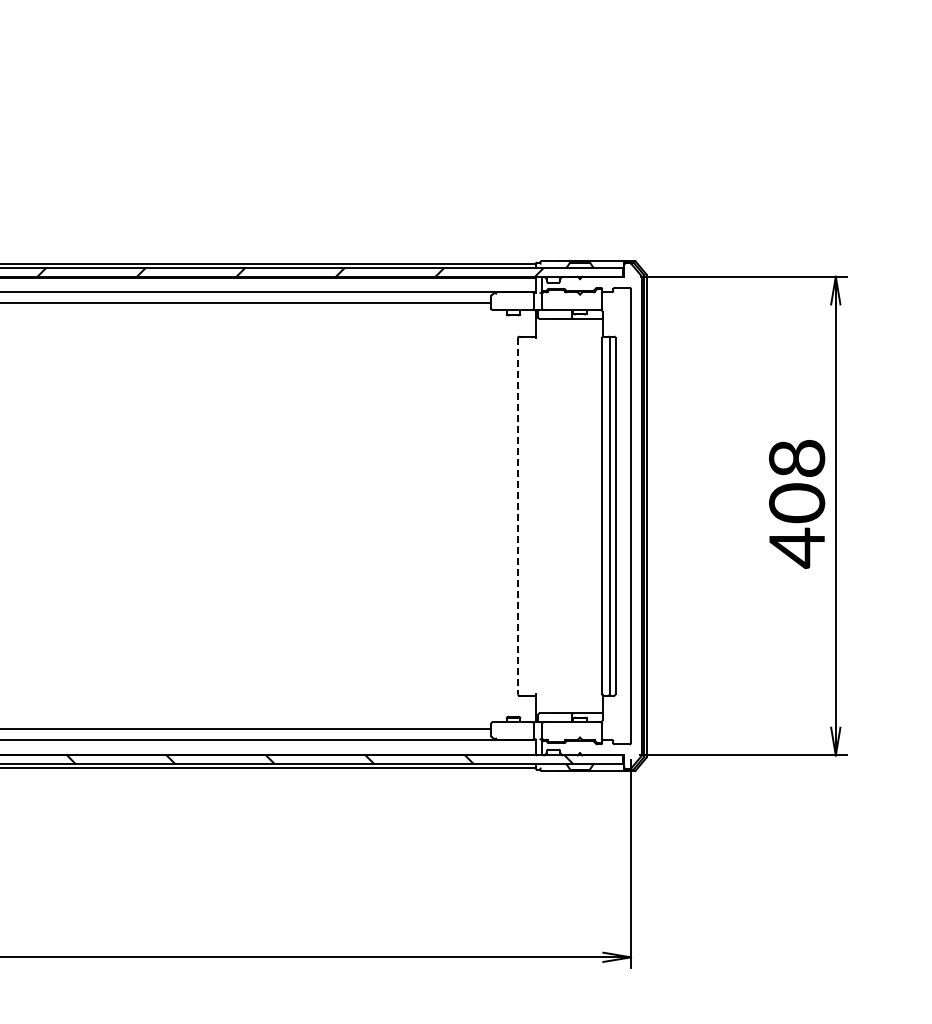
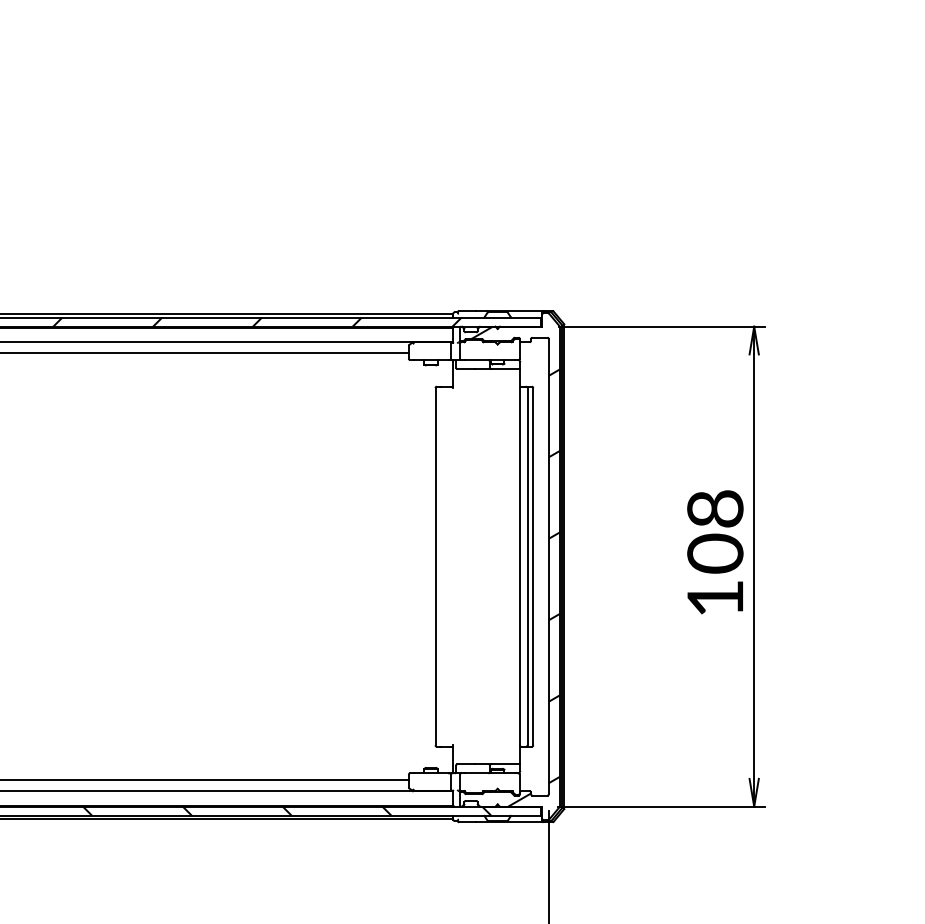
hatch: (597, 515) -> (515, 566), added
line: (518, 516) -> (435, 567), dashed -> solid
text: (796, 548) -> (714, 599), 408 -> 108

